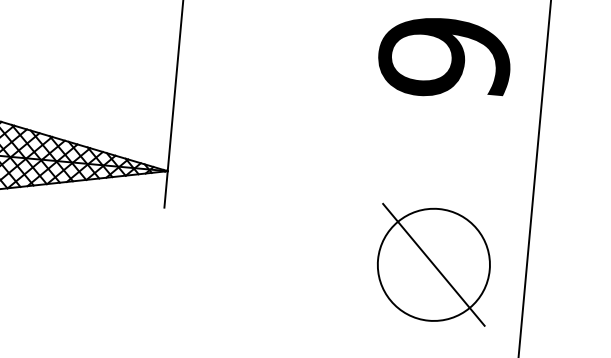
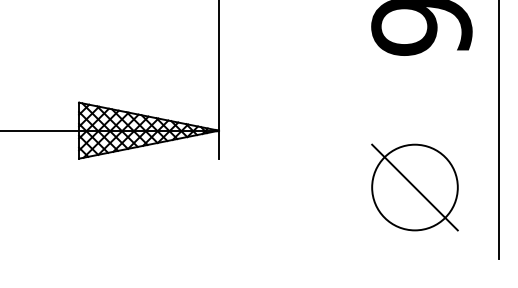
part: (433, 264) -> (414, 187), moved

